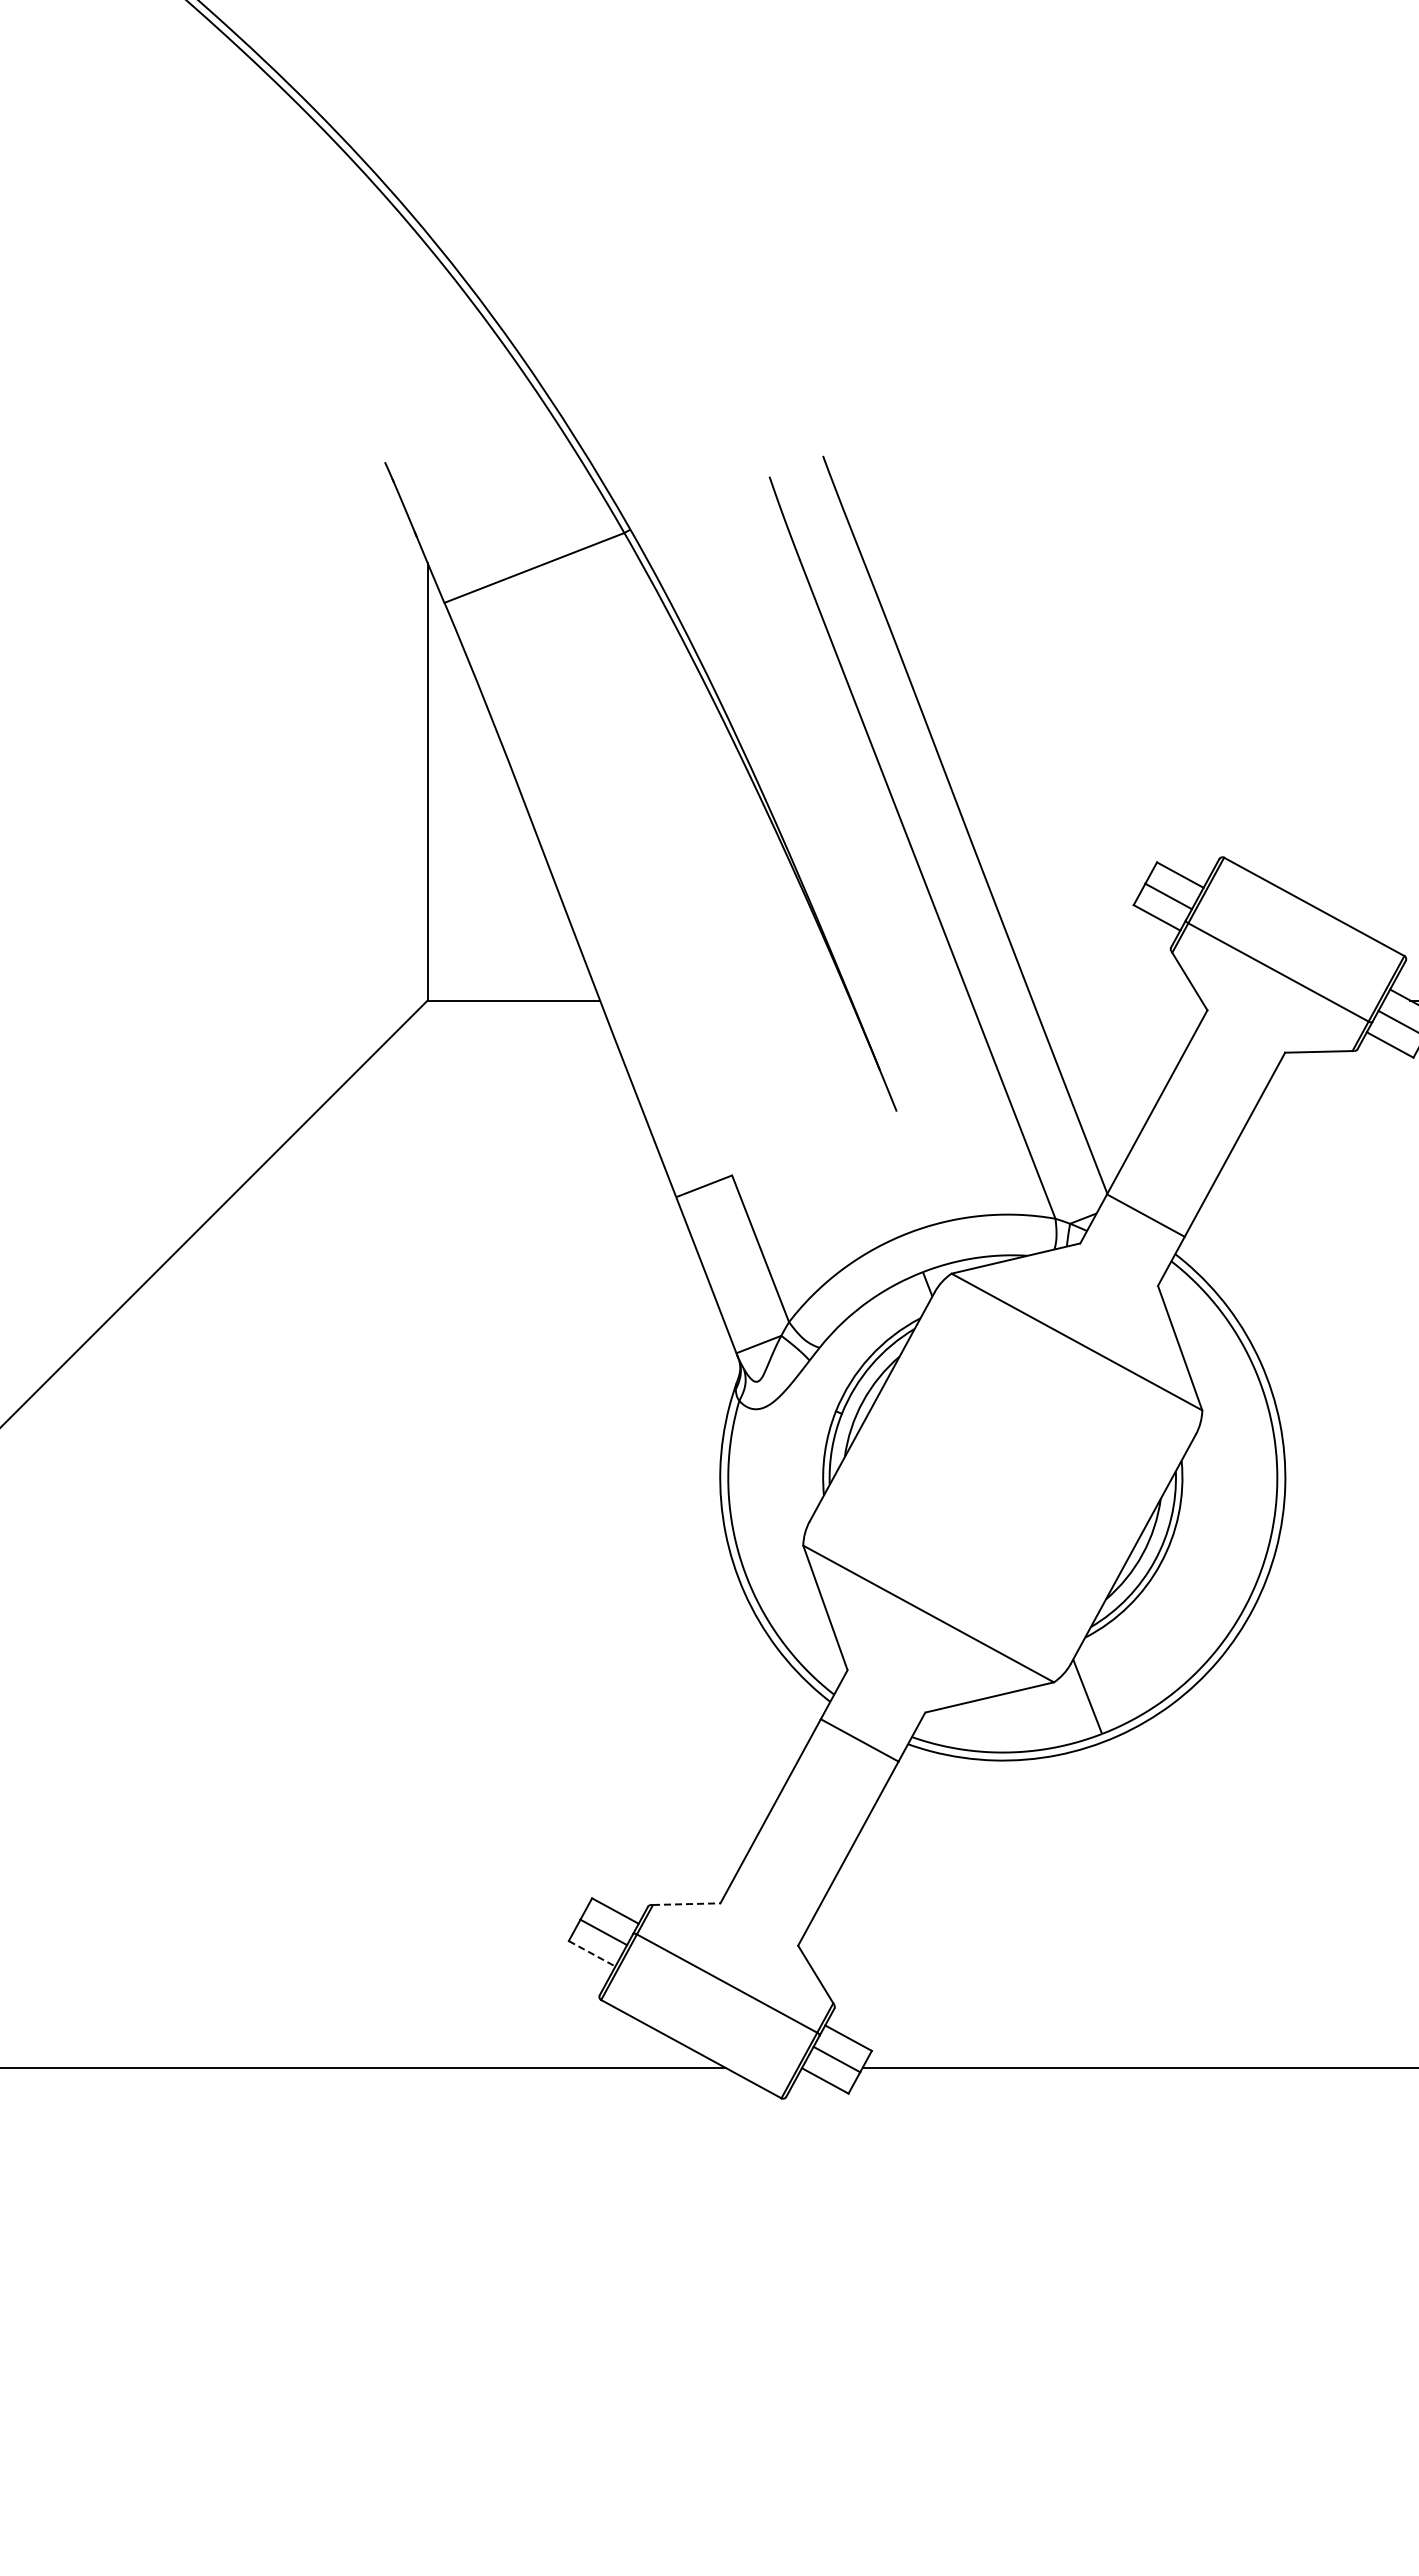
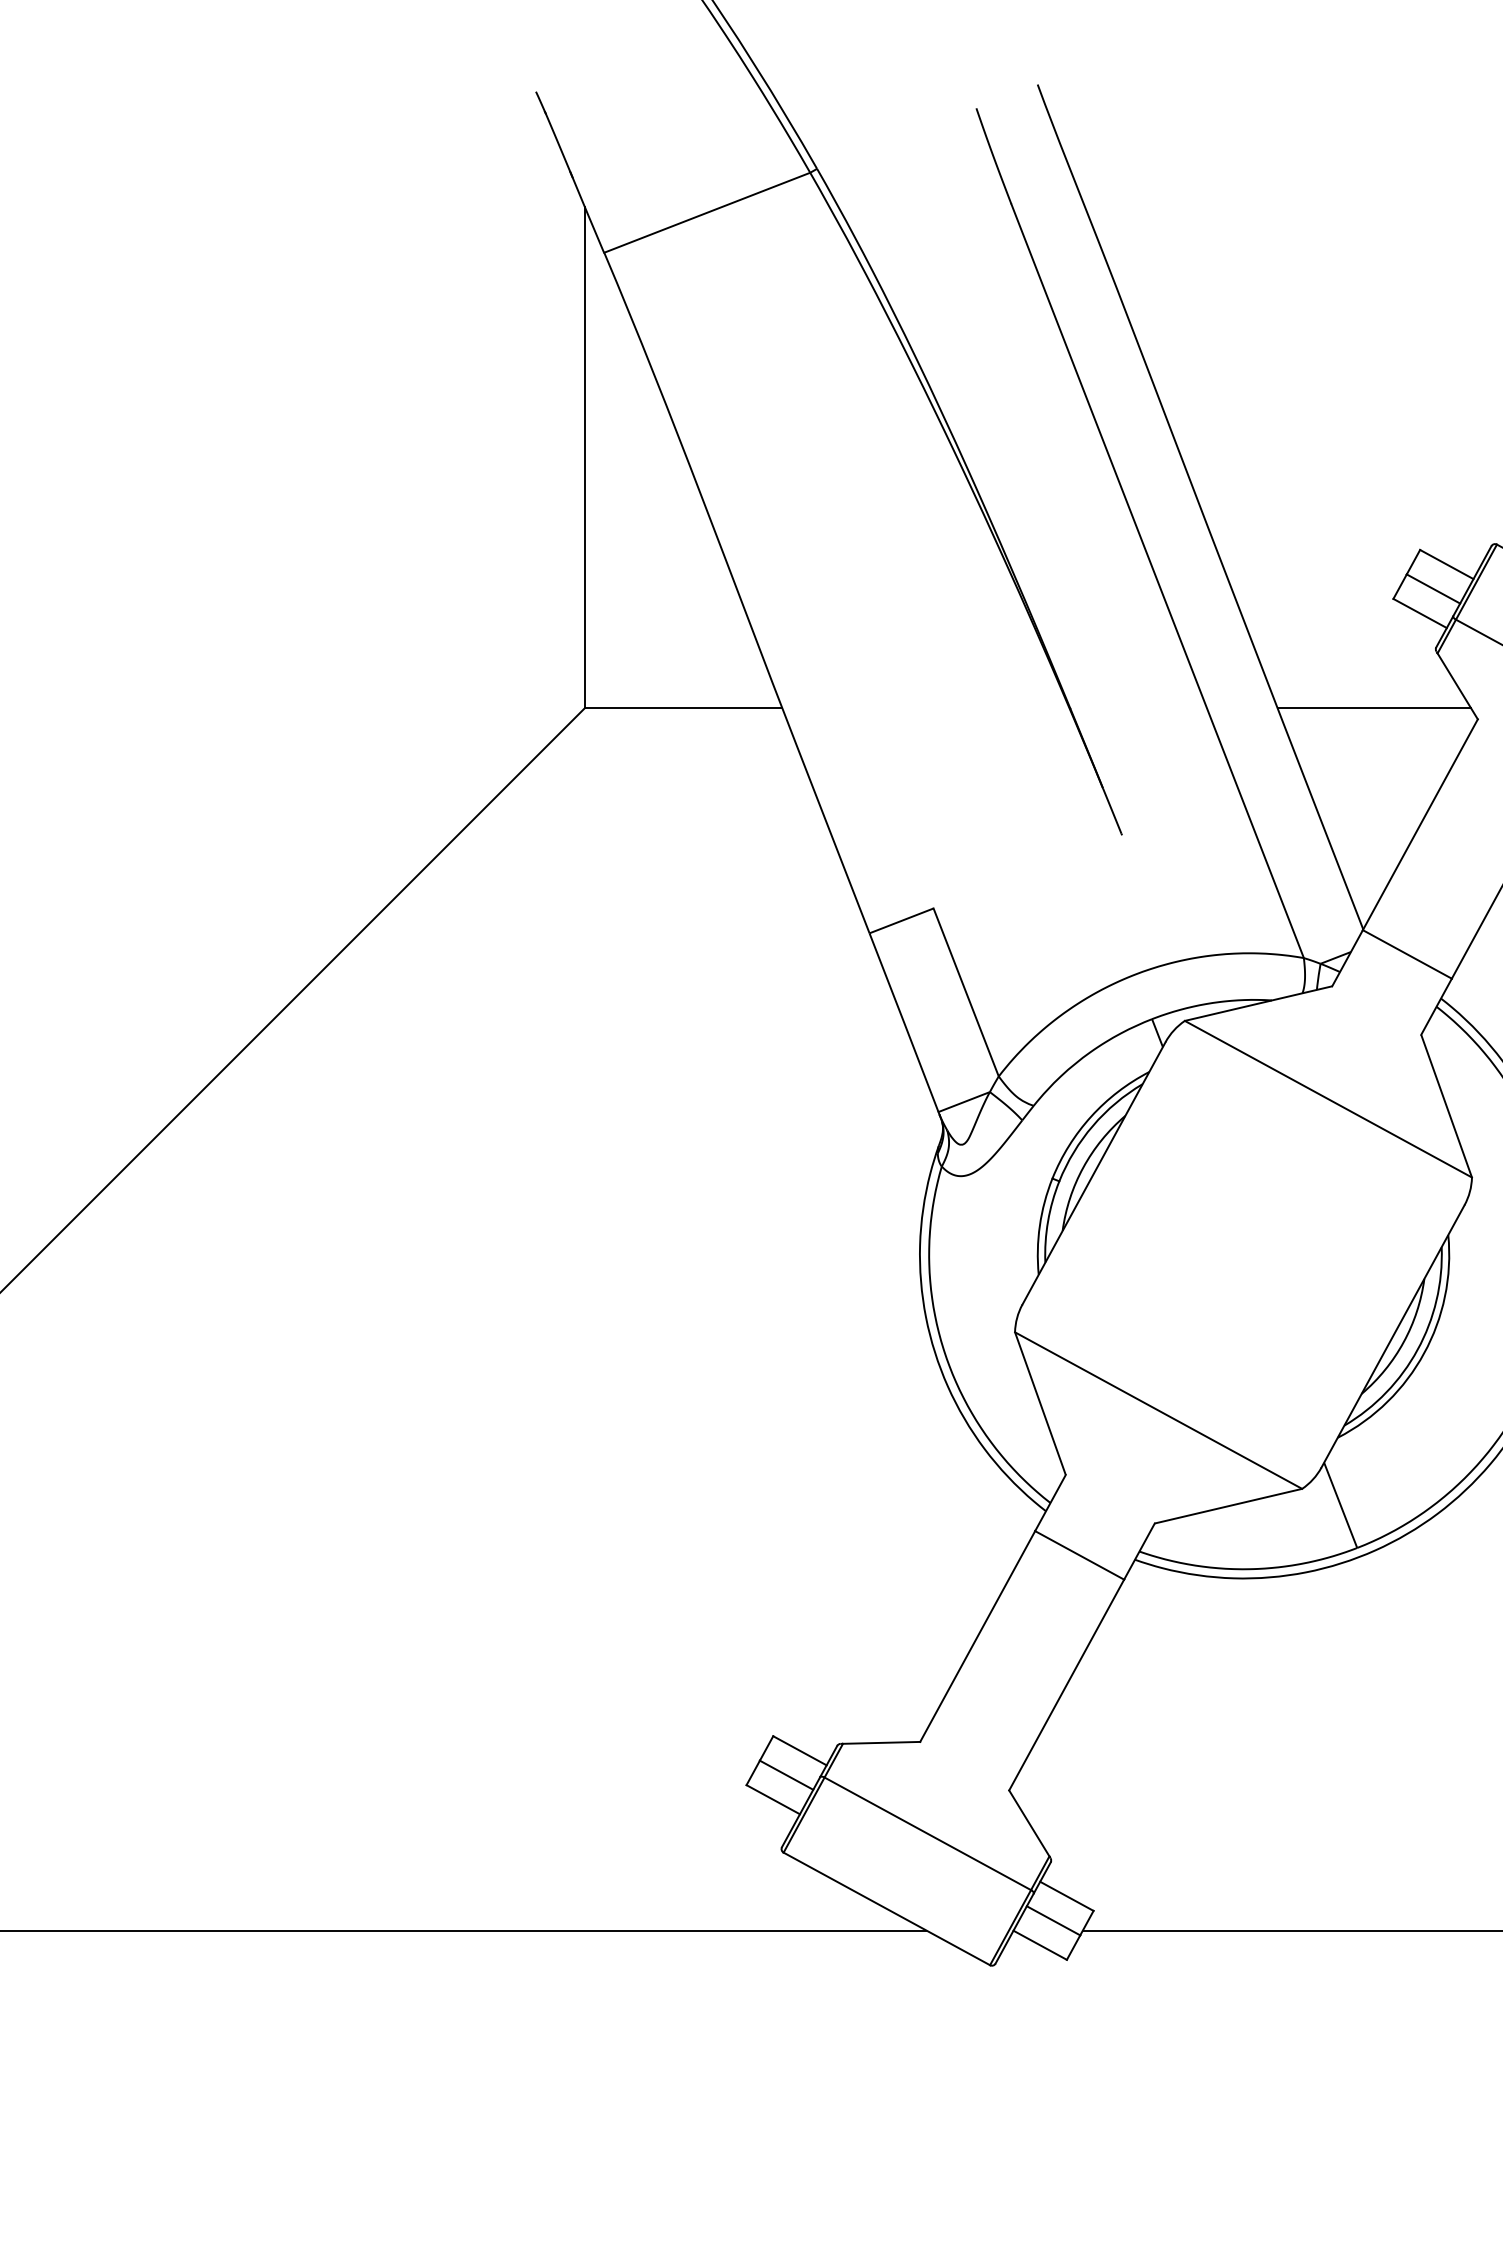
line: (1116, 1000) -> (1373, 708), added
line: (686, 1904) -> (881, 1743), dashed -> solid
line: (592, 1953) -> (773, 1799), dashed -> solid

